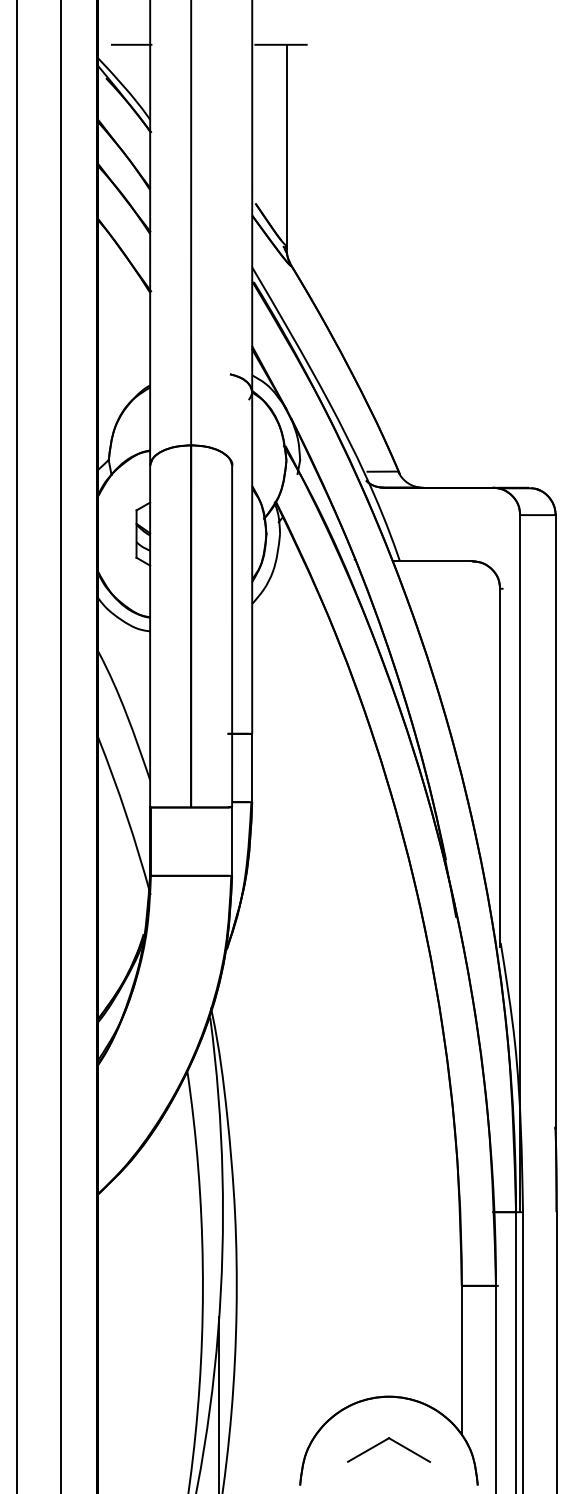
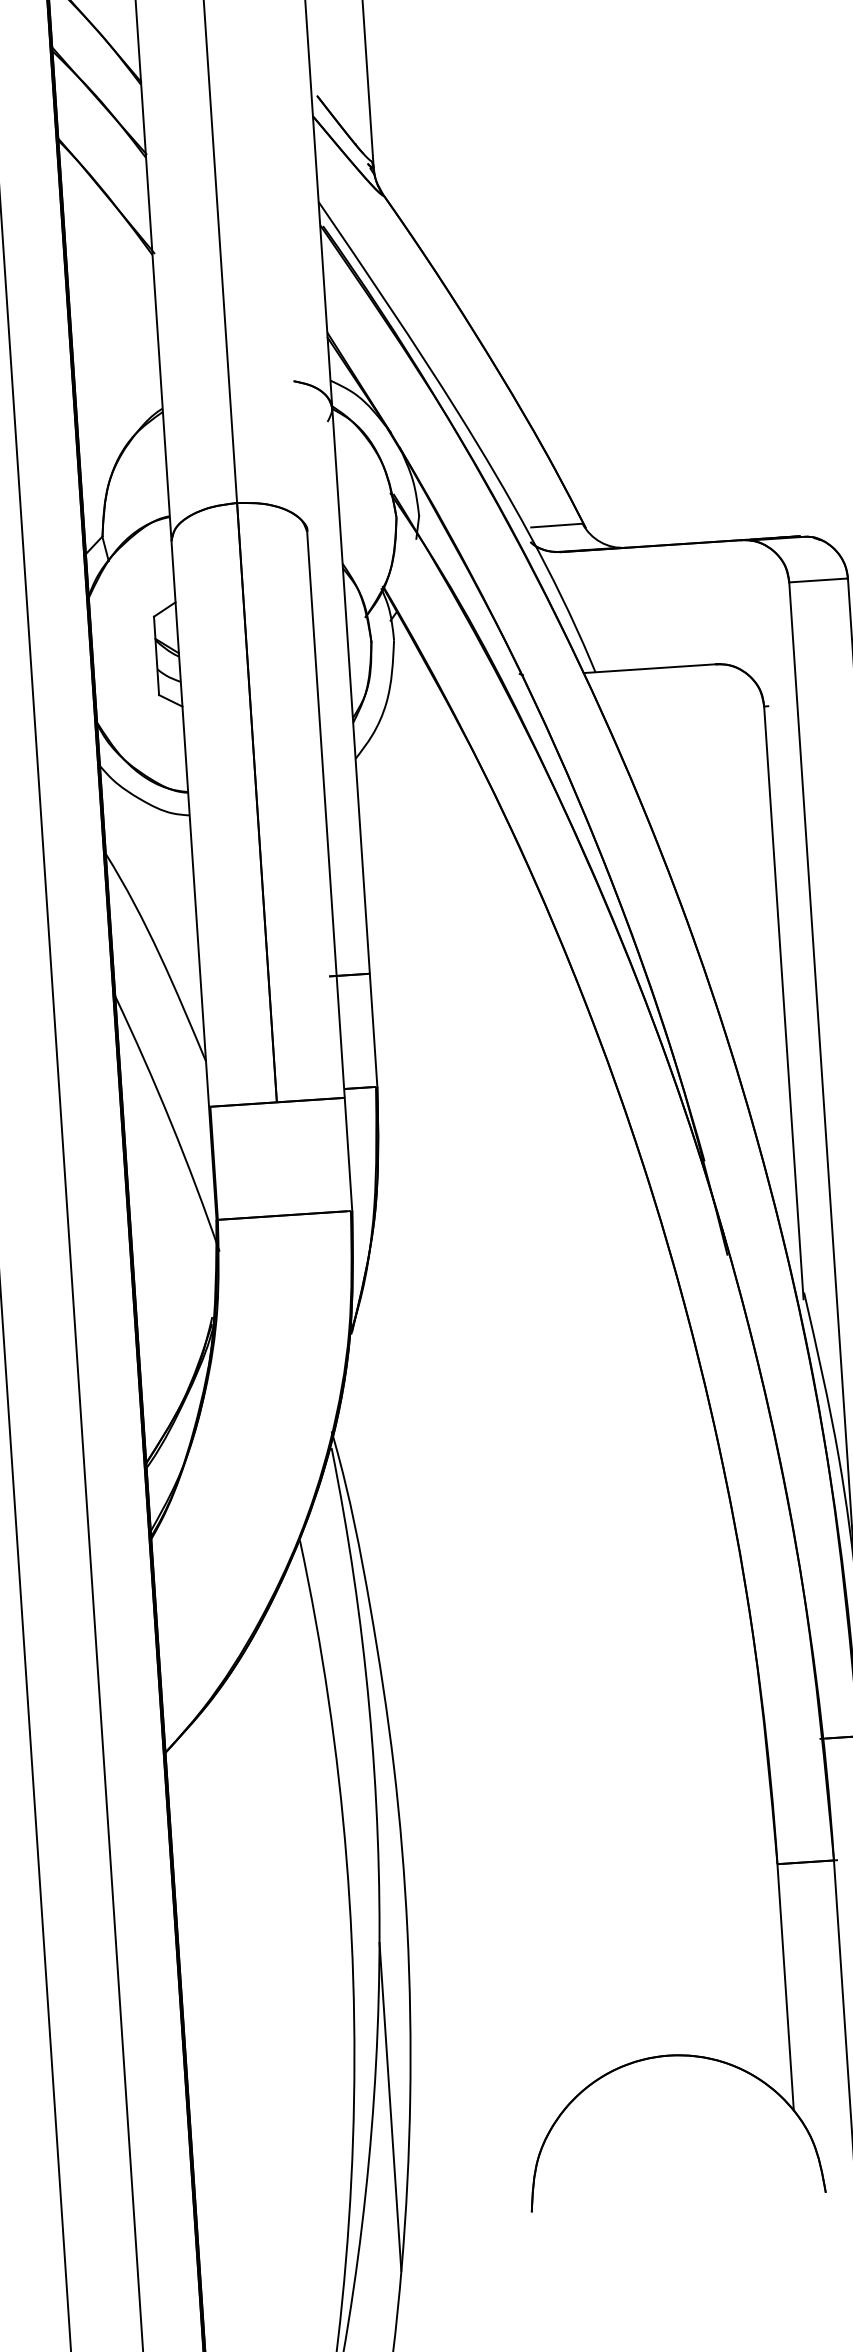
part: (392, 1441) -> (679, 2129), removed

